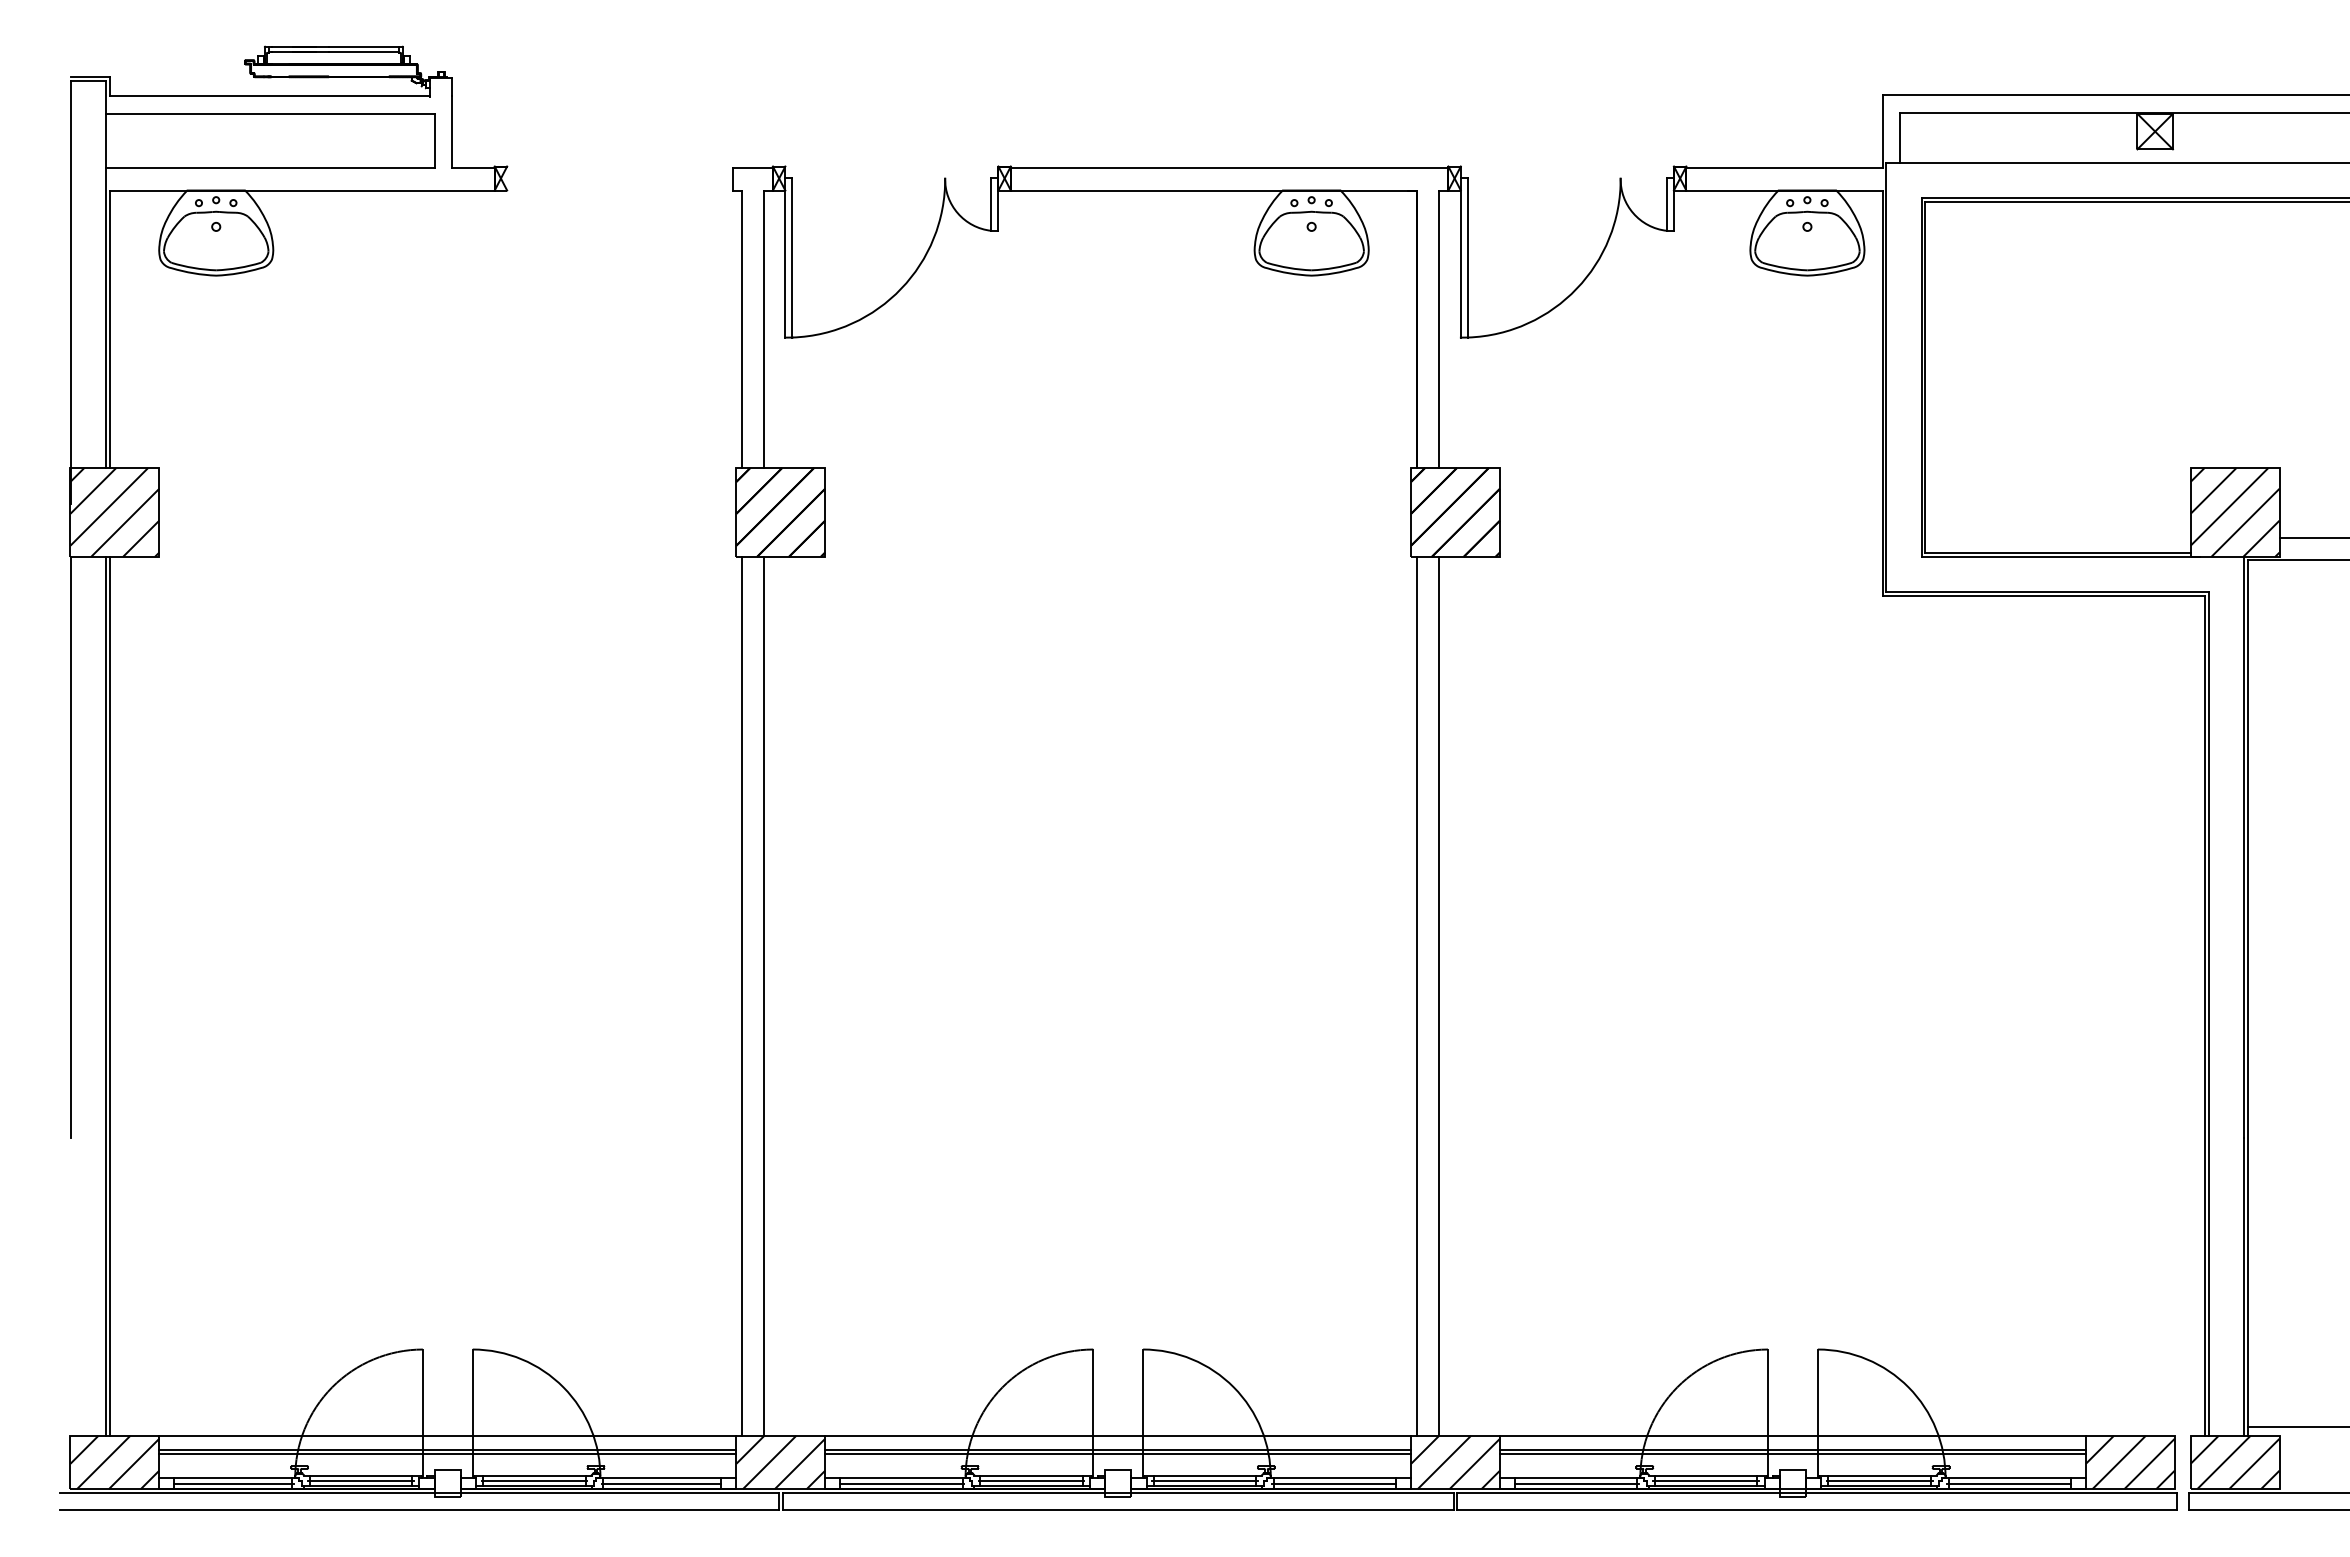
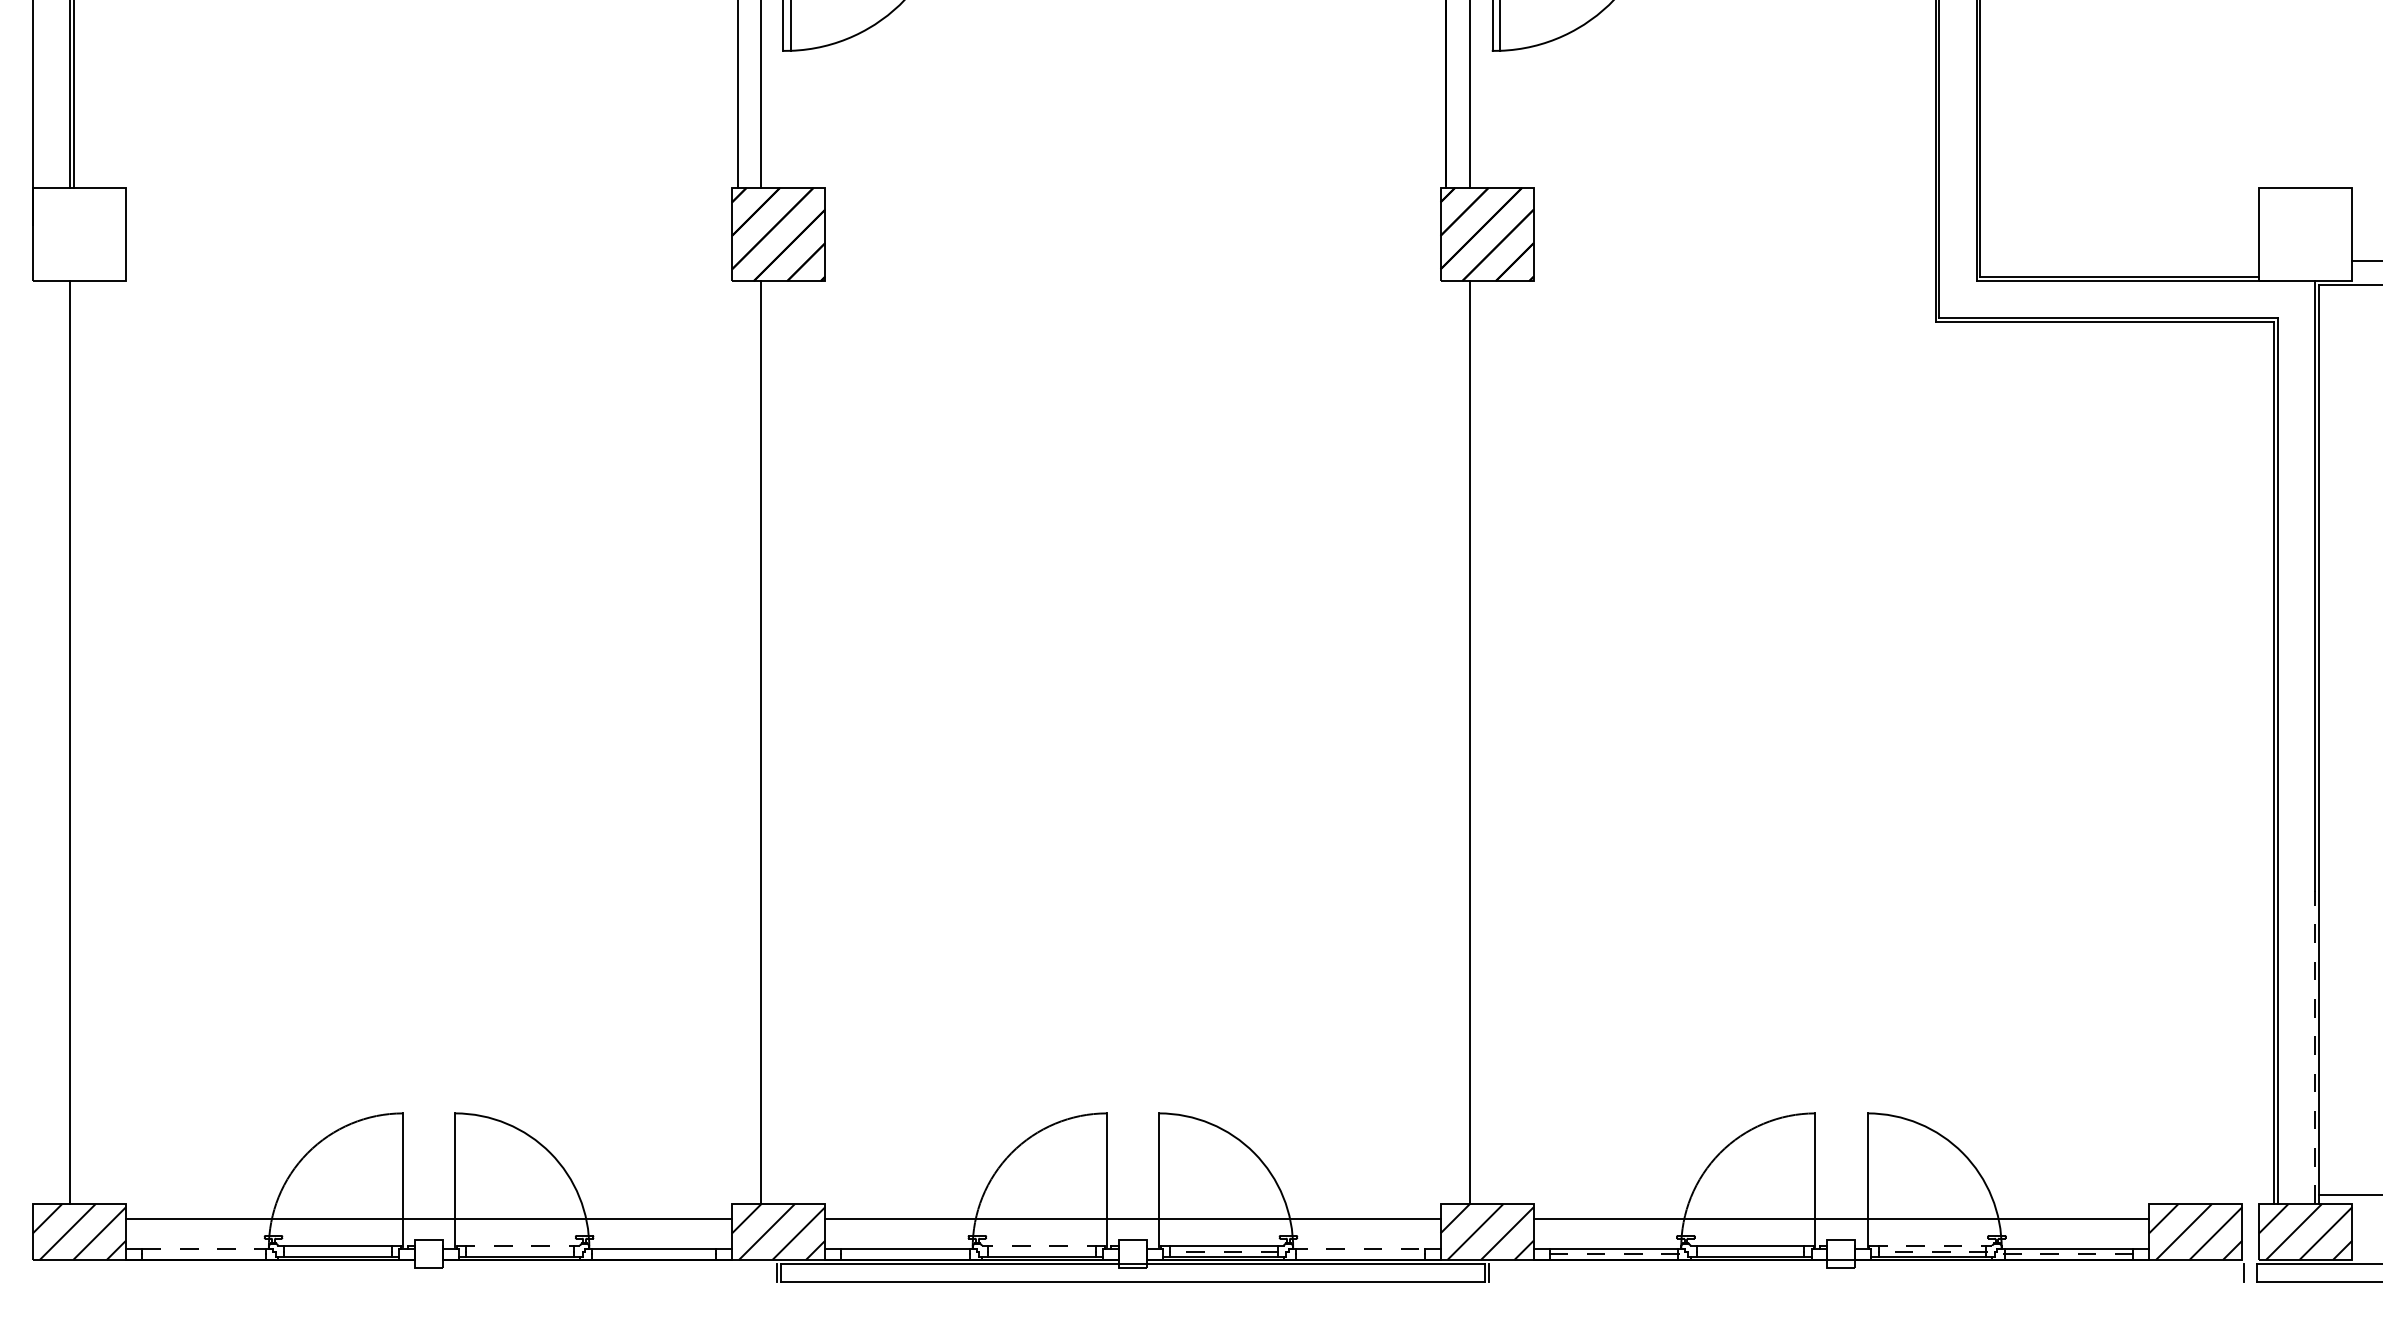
hatch: (114, 512) -> (79, 234), removed
hatch: (2234, 512) -> (2305, 234), removed
line: (70, 846) -> (32, 585), removed
line: (109, 995) -> (73, 741), removed
line: (741, 995) -> (737, 741), removed
line: (1416, 995) -> (1446, 741), removed
line: (2243, 1286) -> (2314, 1047), solid -> dashed
line: (447, 1435) -> (428, 1203), removed
line: (1118, 1435) -> (1133, 1203), removed
line: (1792, 1435) -> (1840, 1203), removed
line: (447, 1453) -> (428, 1222), removed
line: (1118, 1453) -> (1133, 1222), removed
line: (1792, 1453) -> (1840, 1222), removed
line: (532, 1475) -> (517, 1245), solid -> dashed
line: (1033, 1475) -> (1044, 1245), solid -> dashed
line: (1877, 1475) -> (1930, 1245), solid -> dashed
line: (236, 1478) -> (207, 1248), solid -> dashed
line: (1331, 1478) -> (1356, 1248), solid -> dashed
line: (361, 1481) -> (338, 1251), removed
line: (534, 1481) -> (520, 1251), removed
line: (1031, 1481) -> (1041, 1251), removed
line: (1204, 1481) -> (1223, 1251), solid -> dashed
line: (1706, 1481) -> (1750, 1251), removed
line: (1879, 1481) -> (1932, 1251), solid -> dashed
line: (234, 1483) -> (205, 1254), removed
line: (661, 1483) -> (653, 1254), removed
line: (902, 1483) -> (906, 1254), removed
line: (1333, 1483) -> (1359, 1254), removed
line: (1576, 1483) -> (1614, 1254), solid -> dashed
line: (2009, 1483) -> (2068, 1254), solid -> dashed
line: (419, 1492) -> (399, 1263), removed
line: (1816, 1492) -> (1866, 1263), removed
line: (419, 1510) -> (399, 1282), removed
line: (1816, 1510) -> (1866, 1282), removed

